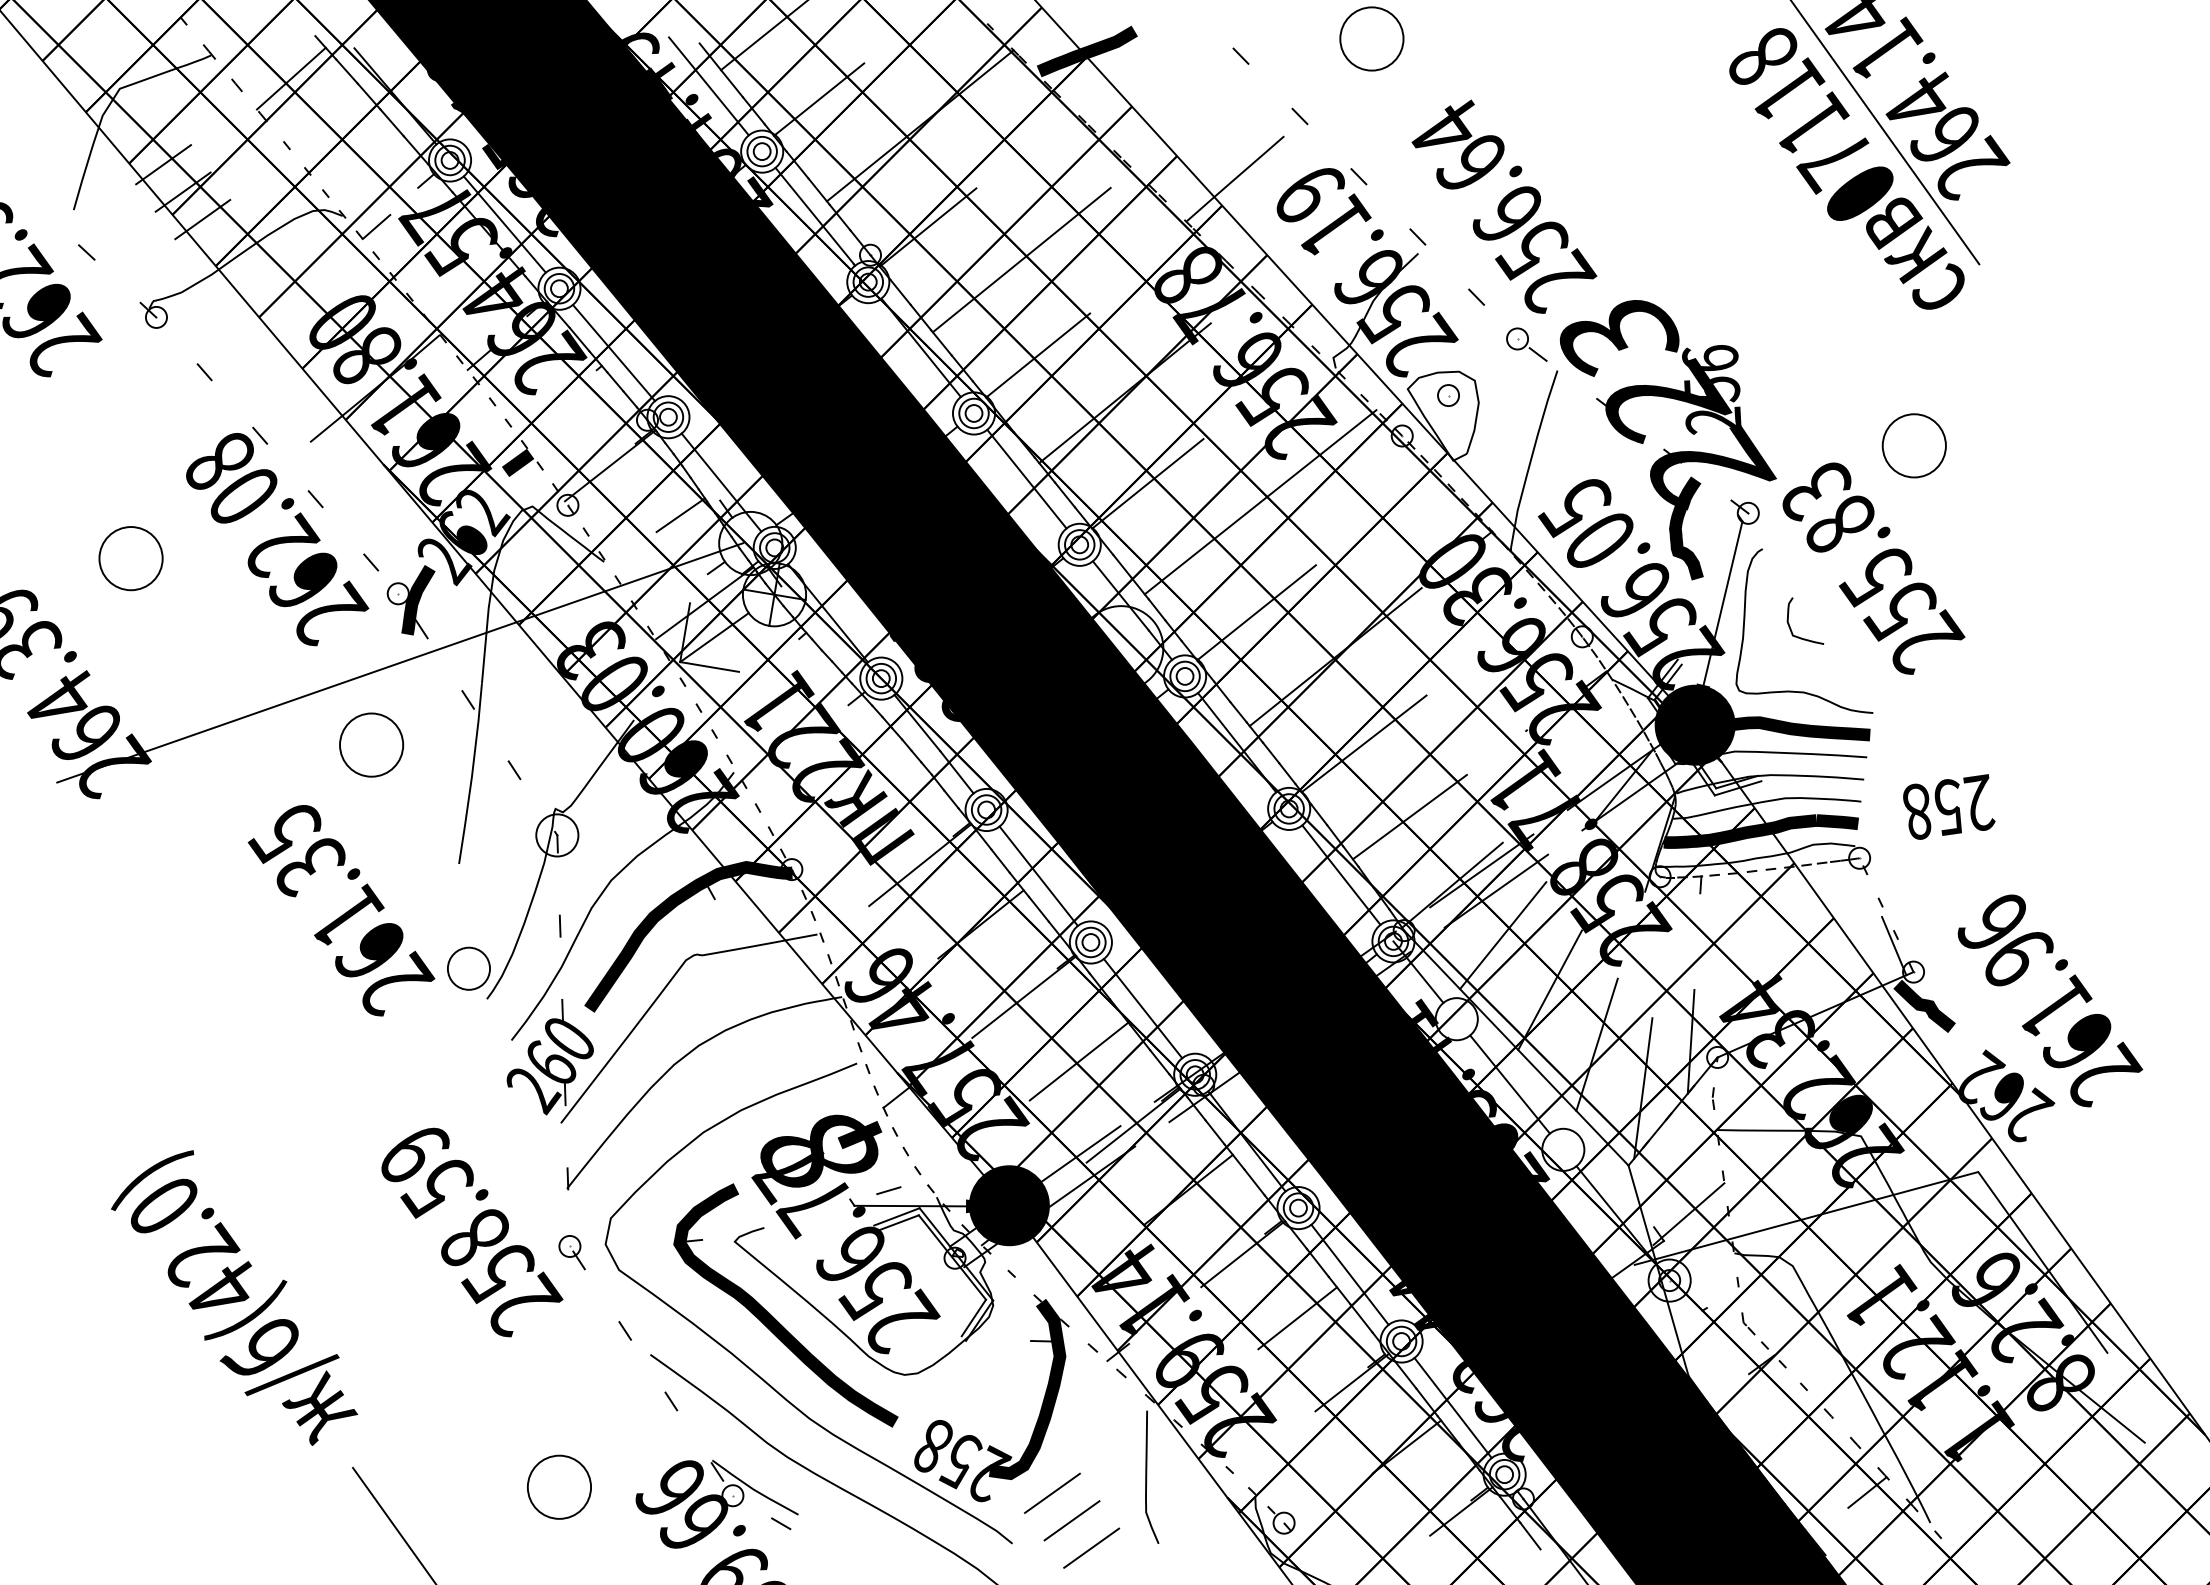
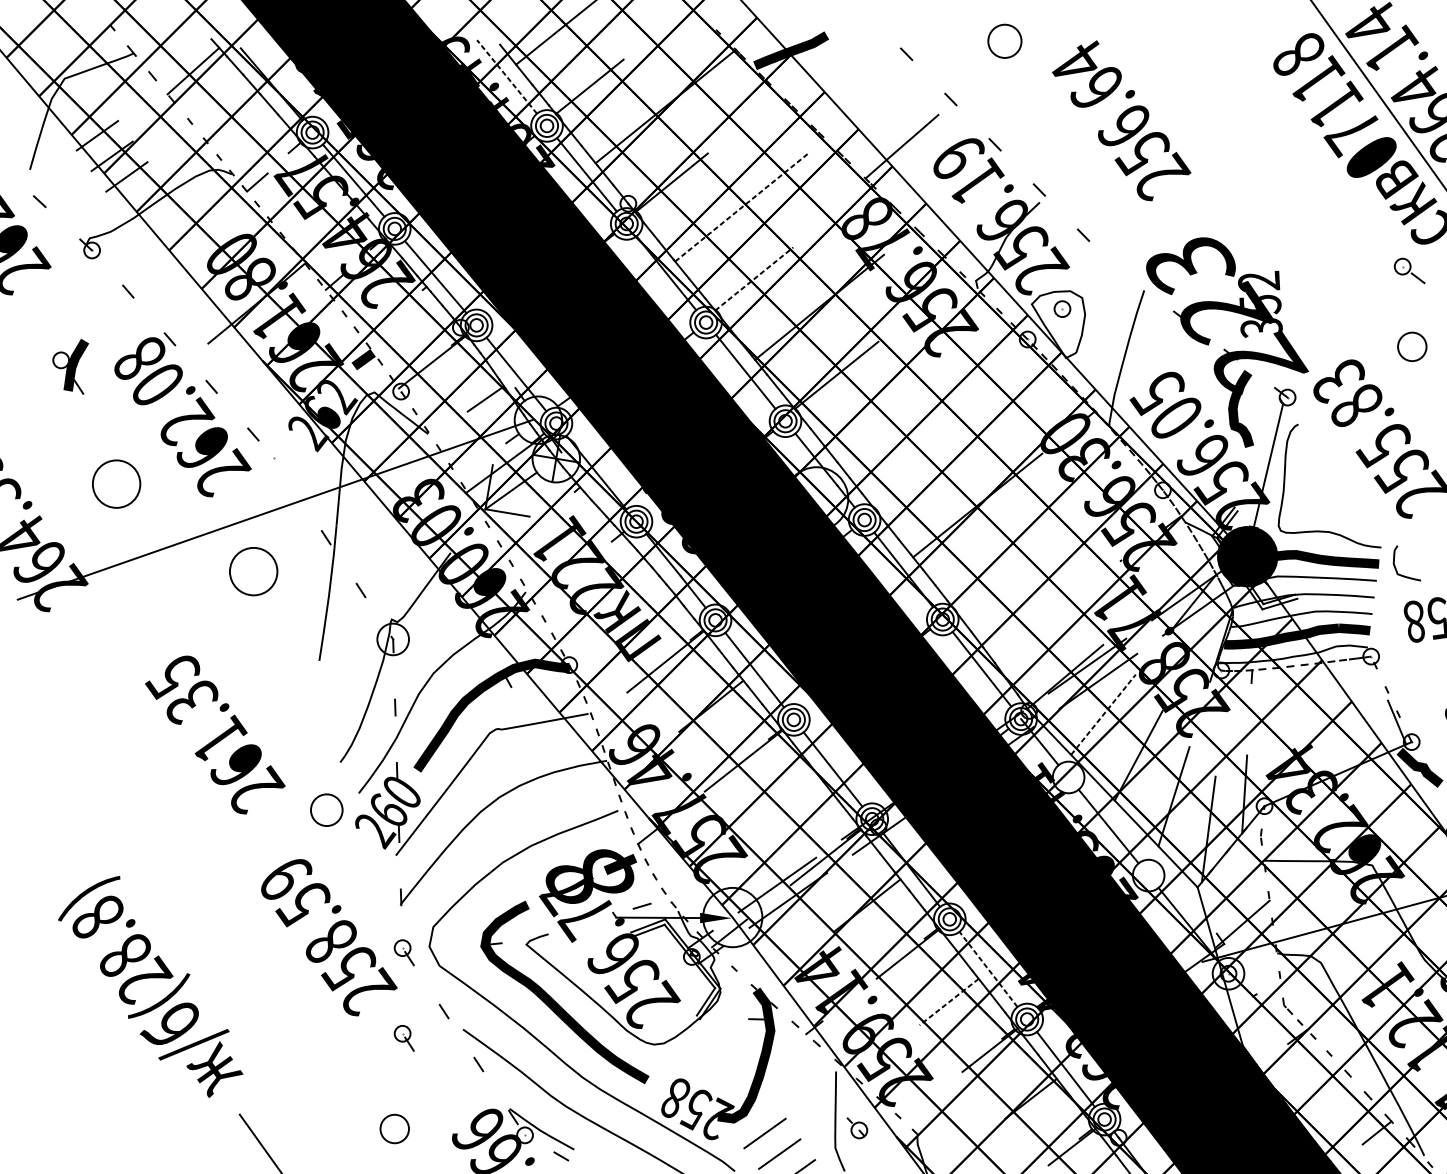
circle: (1371, 38) -> (1004, 40), size x0.7
line: (708, 85) -> (506, 76), solid -> dashed
text: (1504, 206) -> (1121, 120), moved
line: (1022, 259) -> (742, 206), solid -> dashed
part: (1526, 344) -> (1409, 270), moved
line: (1038, 355) -> (754, 279), solid -> dashed
text: (1711, 389) -> (1259, 304), 256 -> 352
circle: (1913, 445) -> (1411, 346), size x0.6
line: (1260, 502) -> (921, 389), removed
circle: (130, 558) -> (116, 484), moved
part: (410, 602) -> (70, 366), moved
line: (1256, 612) -> (918, 472), removed
curve: (1791, 628) -> (1396, 568), moved
line: (1363, 743) -> (998, 570), removed
line: (1409, 816) -> (1033, 625), removed
text: (341, 910) -> (215, 734), moved
line: (1503, 935) -> (1103, 714), solid -> dashed
part: (468, 968) -> (326, 809), moved
line: (1078, 1061) -> (784, 809), removed
fill: (1008, 1205) -> (732, 917), removed
text: (197, 1248) -> (122, 949), (42.0) -> (28.8)
line: (1349, 1274) -> (988, 969), solid -> dashed
line: (1297, 1318) -> (949, 1002), solid -> dashed
part: (571, 1366) -> (403, 1038), added
circle: (559, 1486) -> (394, 1128), size x0.6
part: (1281, 1520) -> (857, 1128), moved

